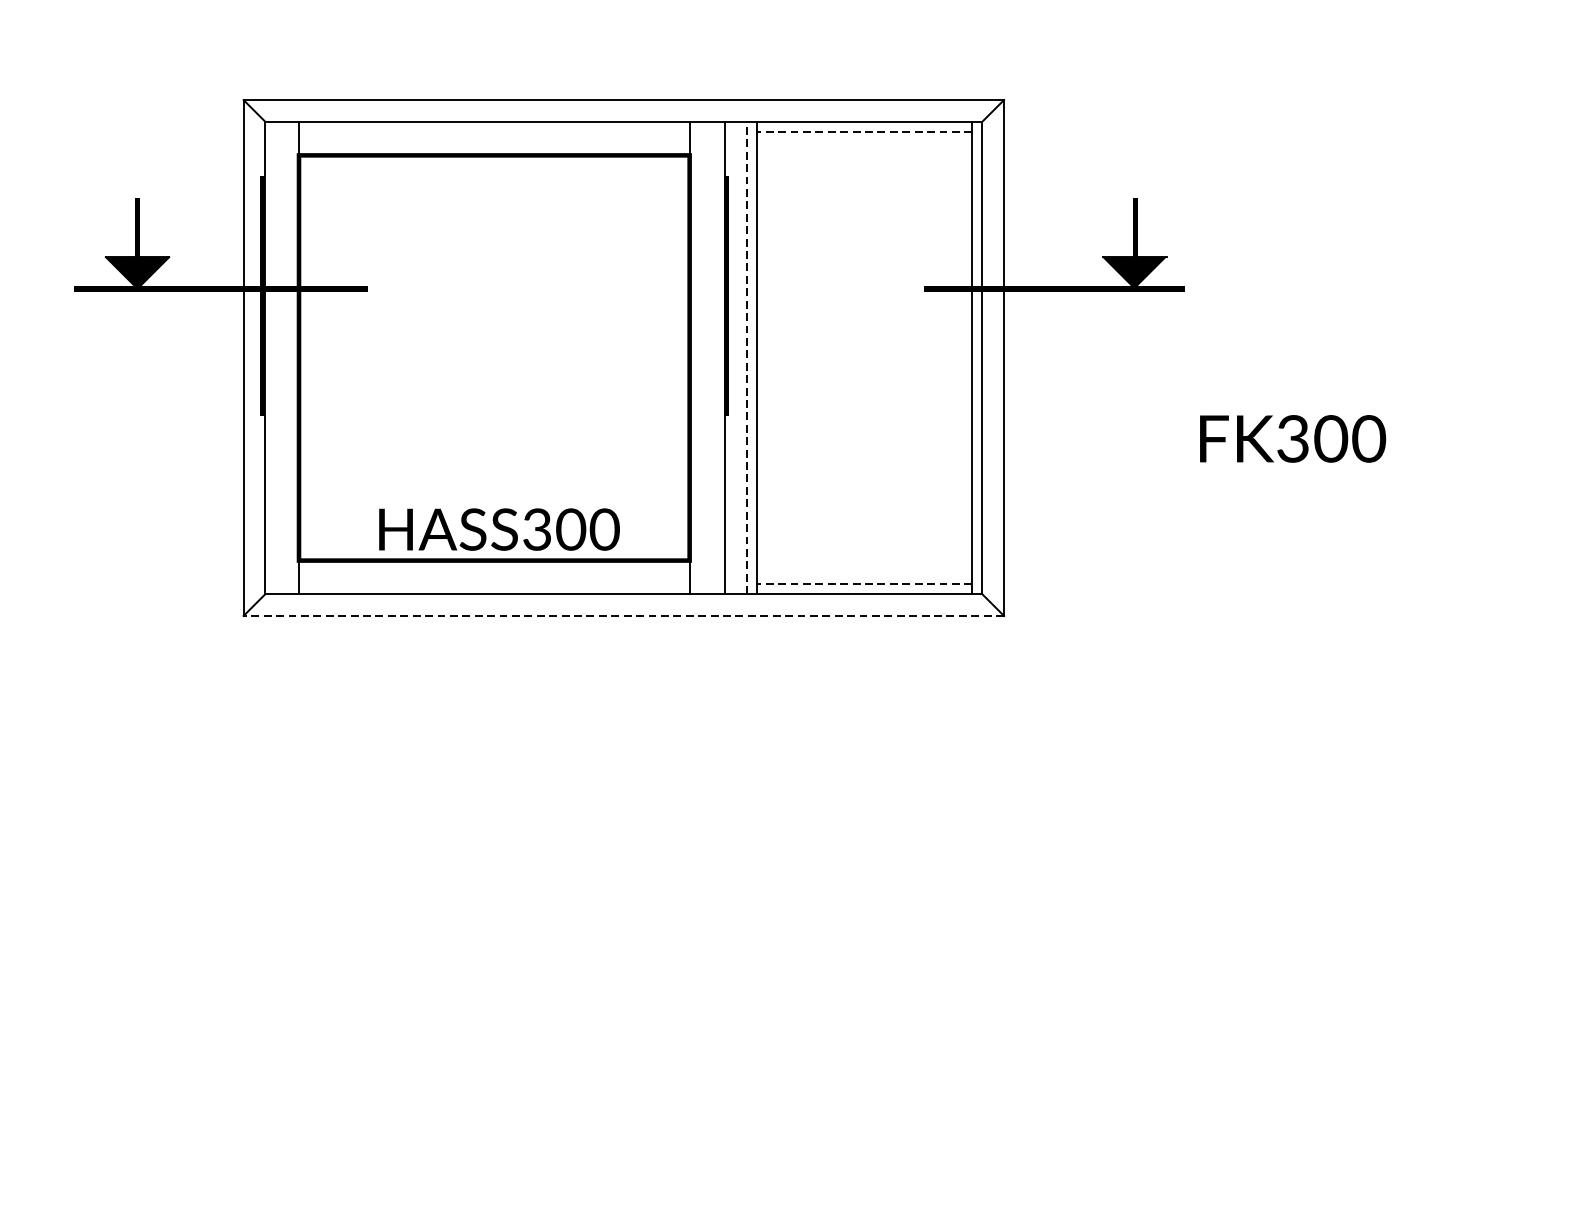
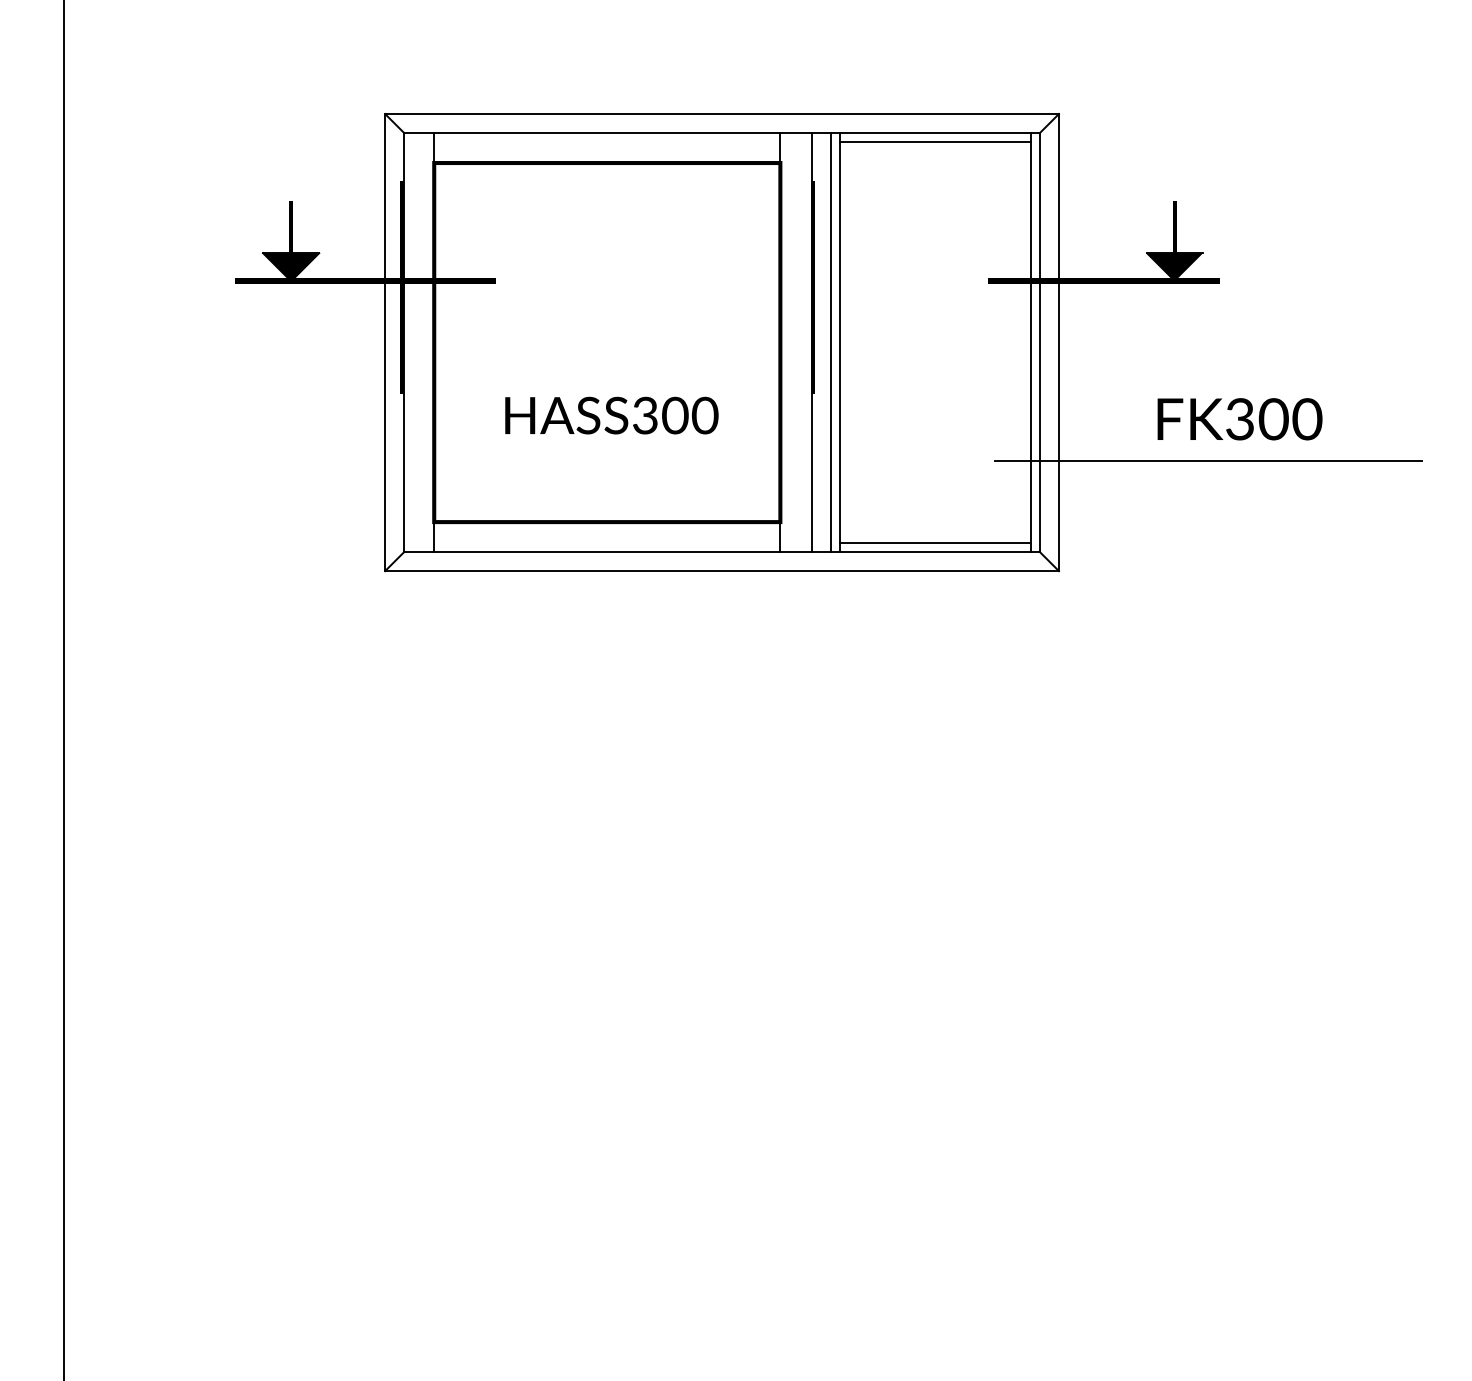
line: (863, 132) -> (934, 142), dashed -> solid
line: (747, 357) -> (831, 342), dashed -> solid
text: (1292, 439) -> (1239, 419), moved
line: (1171, 492) -> (1207, 461), added
text: (499, 529) -> (611, 415), moved
line: (863, 584) -> (934, 543), dashed -> solid
line: (624, 616) -> (722, 571), dashed -> solid

